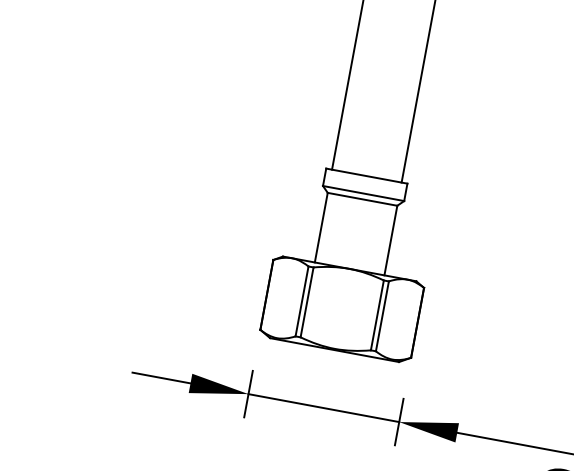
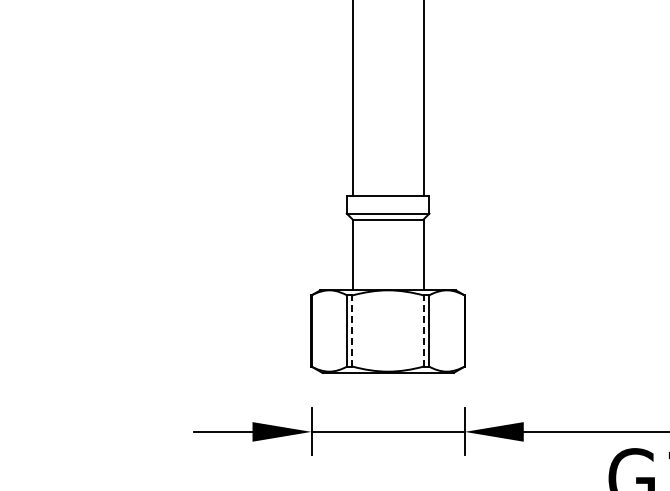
line: (307, 302) -> (352, 331), solid -> dashed
line: (376, 315) -> (423, 331), solid -> dashed

